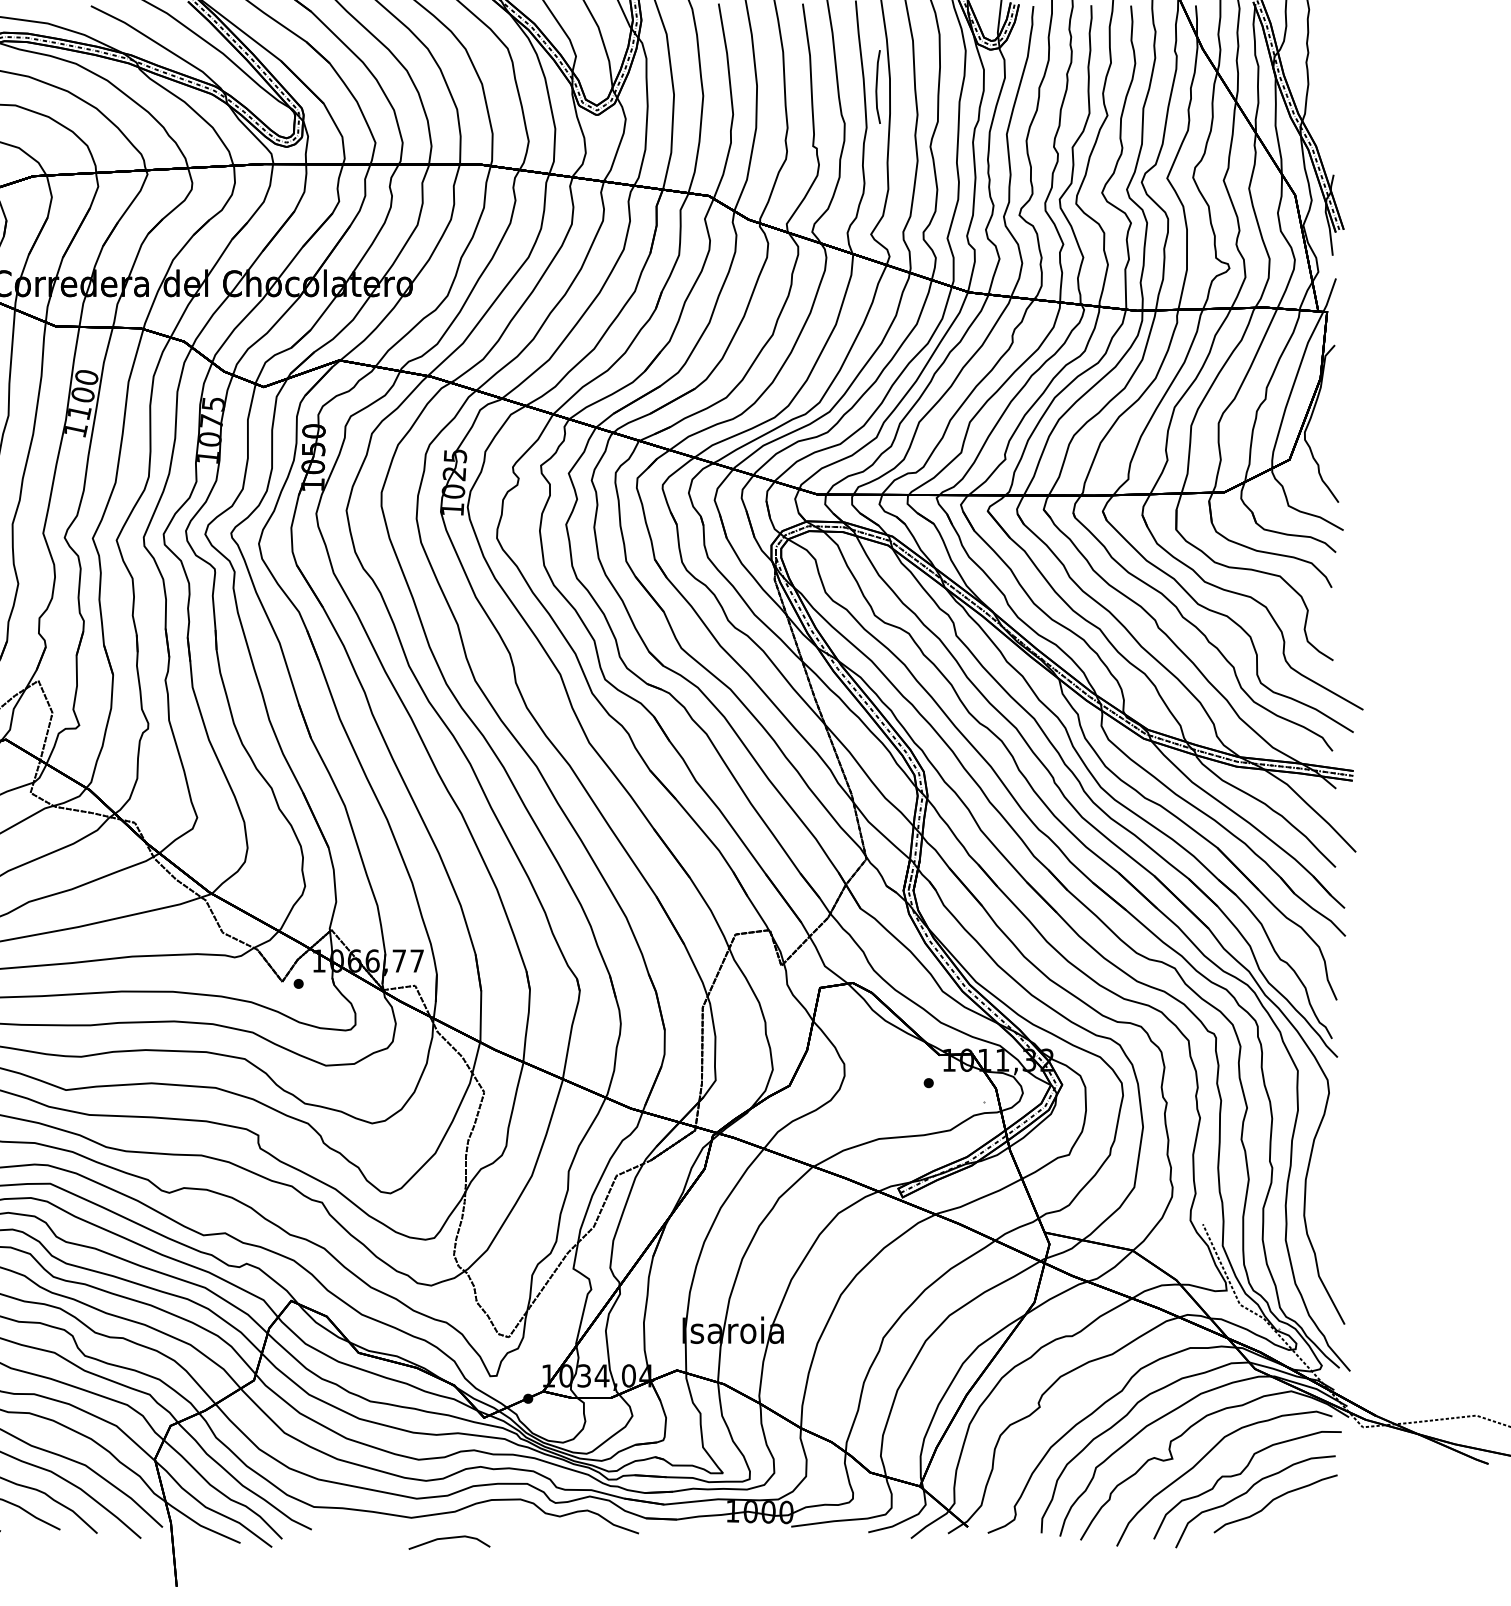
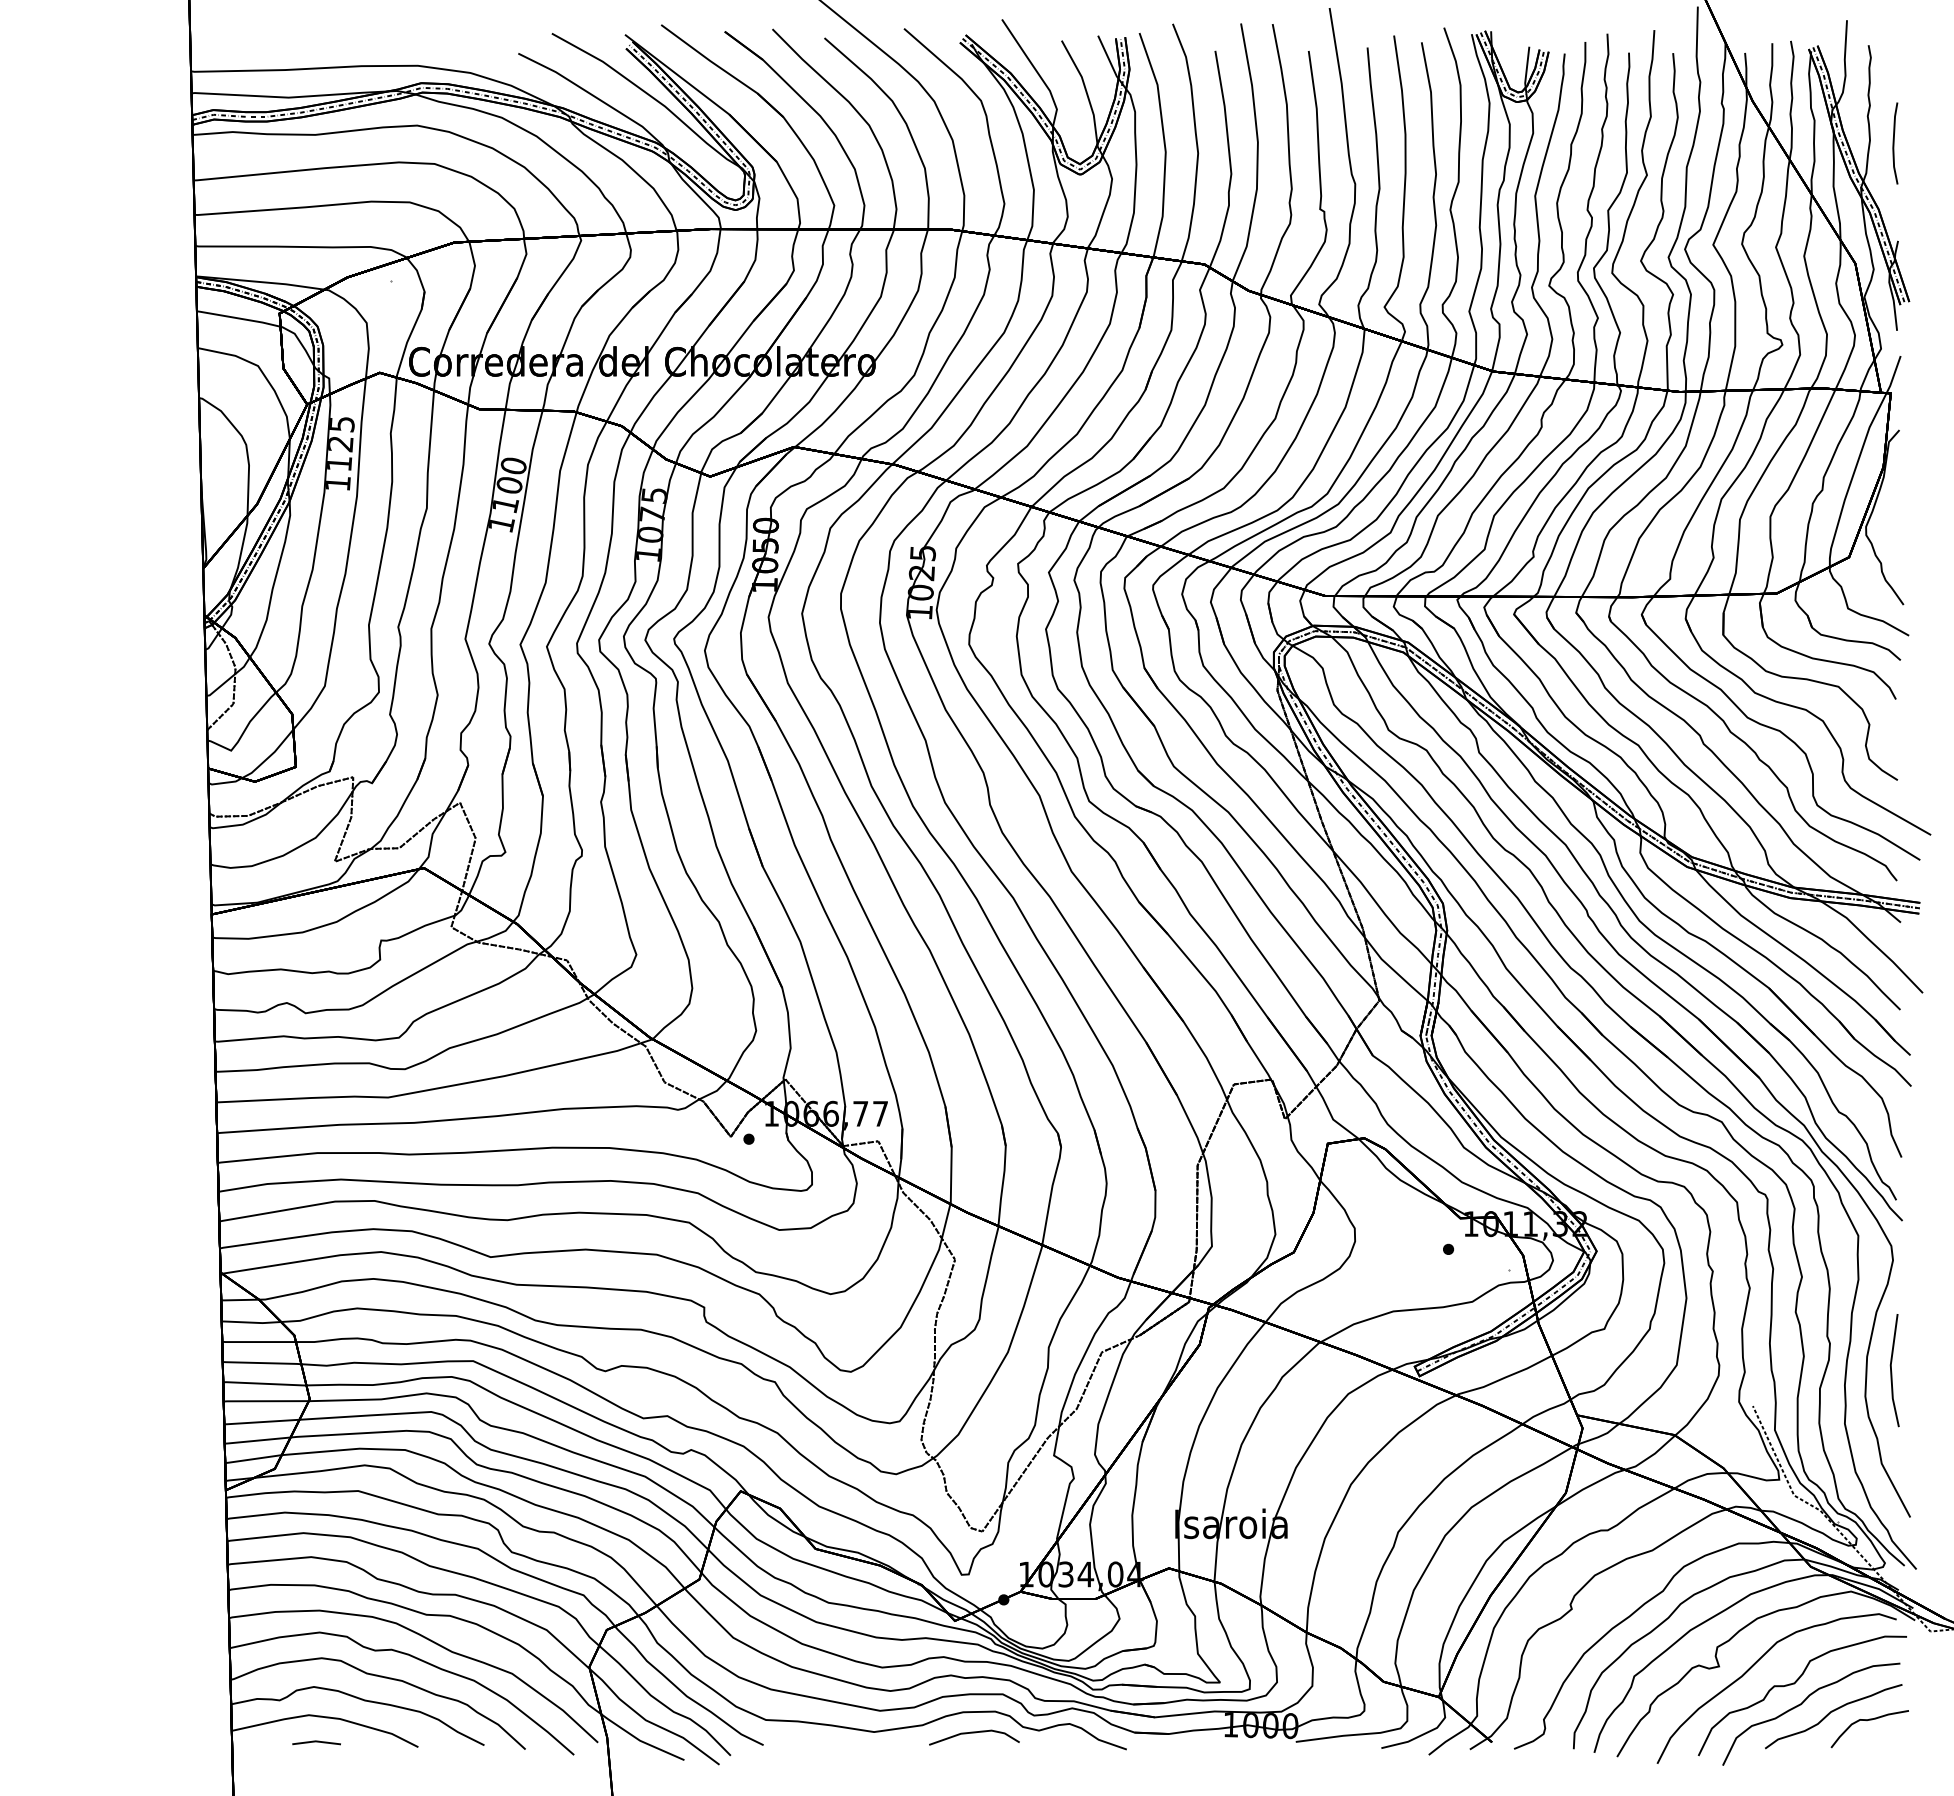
line: (877, 87) -> (1894, 143), moved
line: (1328, 1193) -> (1892, 1371), added
curve: (1305, 1508) -> (1866, 1721), added
line: (449, 1538) -> (974, 1733), moved

